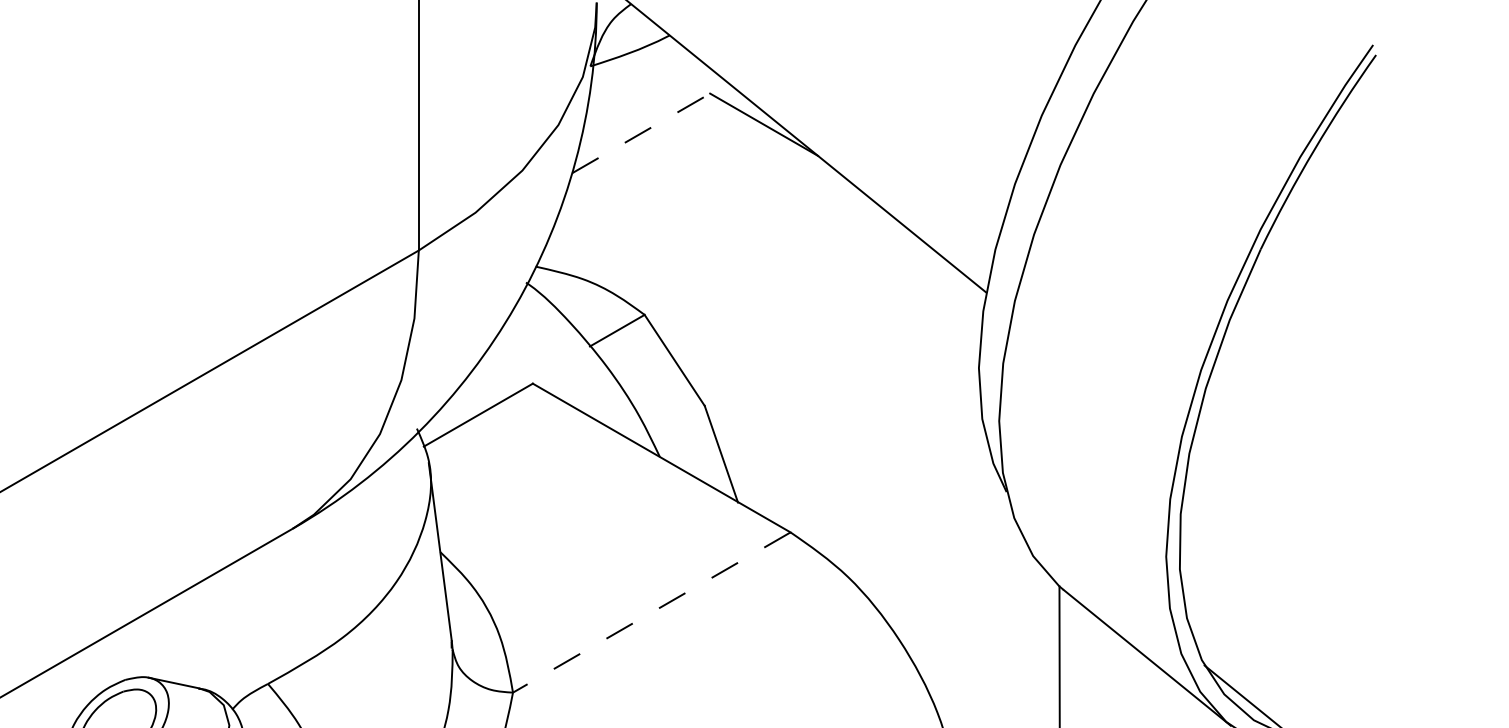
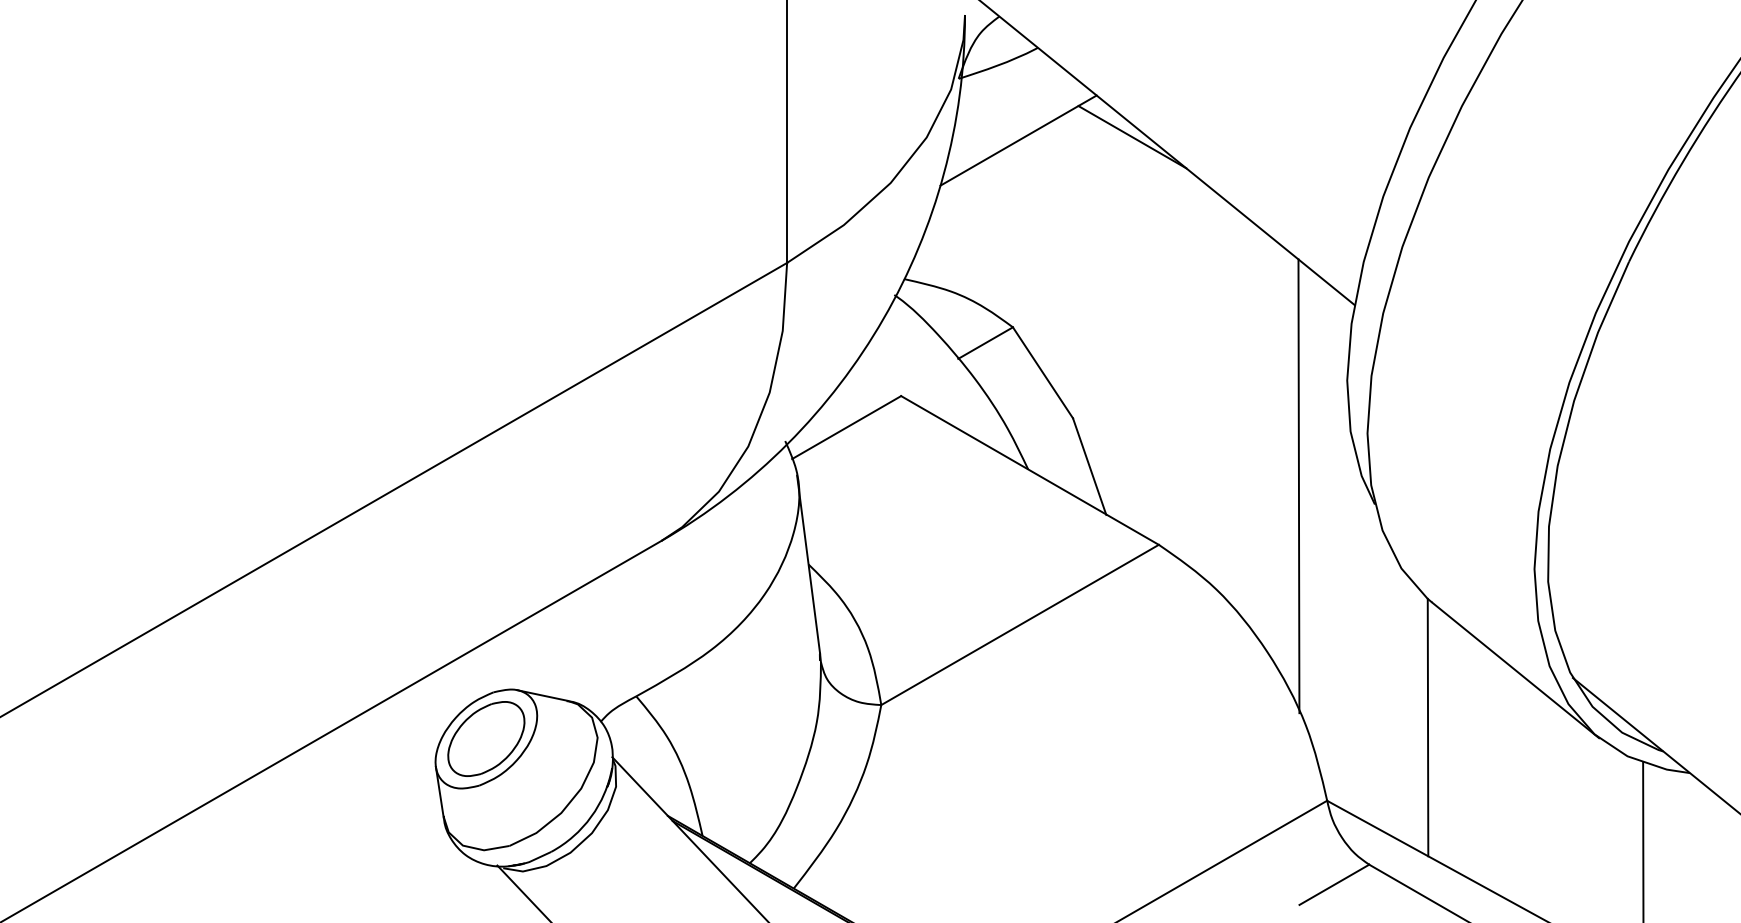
line: (651, 128) -> (1019, 140), dashed -> solid
line: (930, 474) -> (1298, 486), added
line: (651, 613) -> (1019, 625), dashed -> solid

